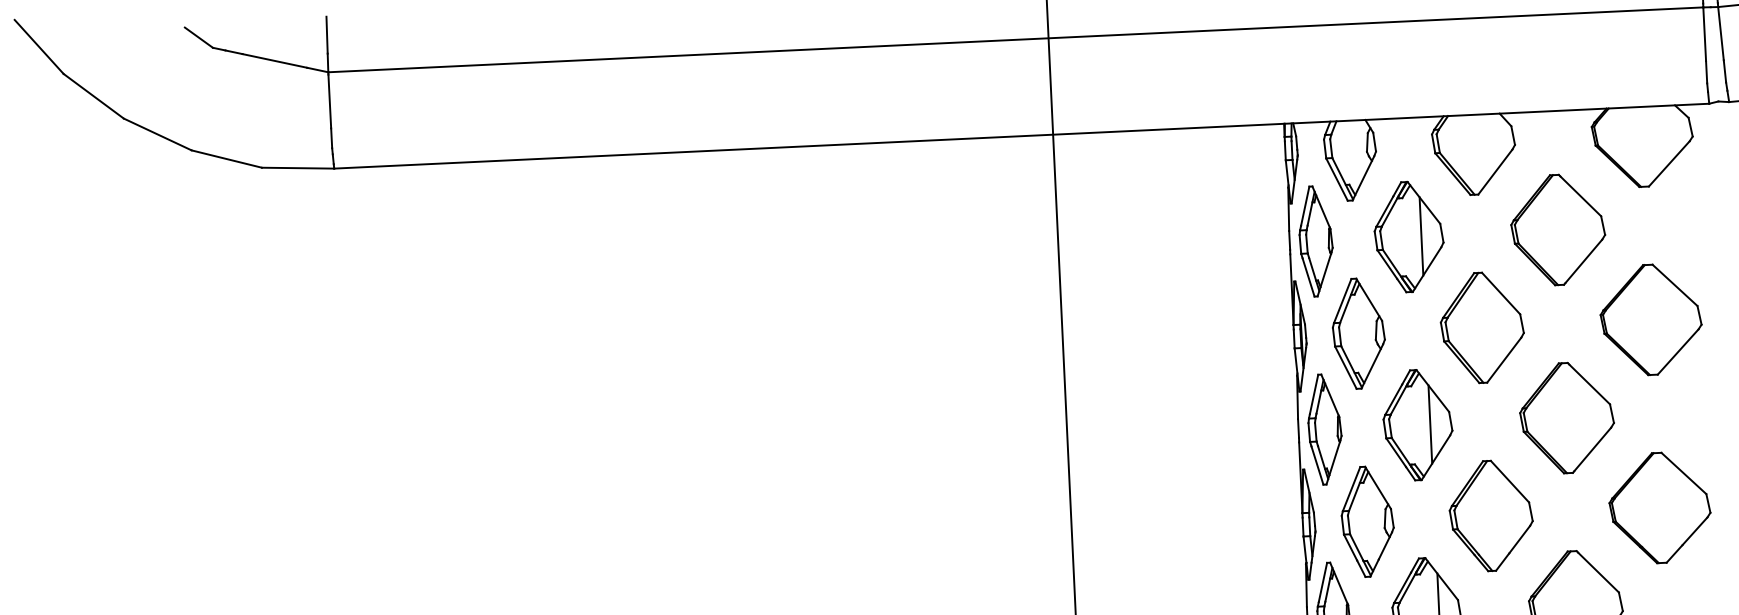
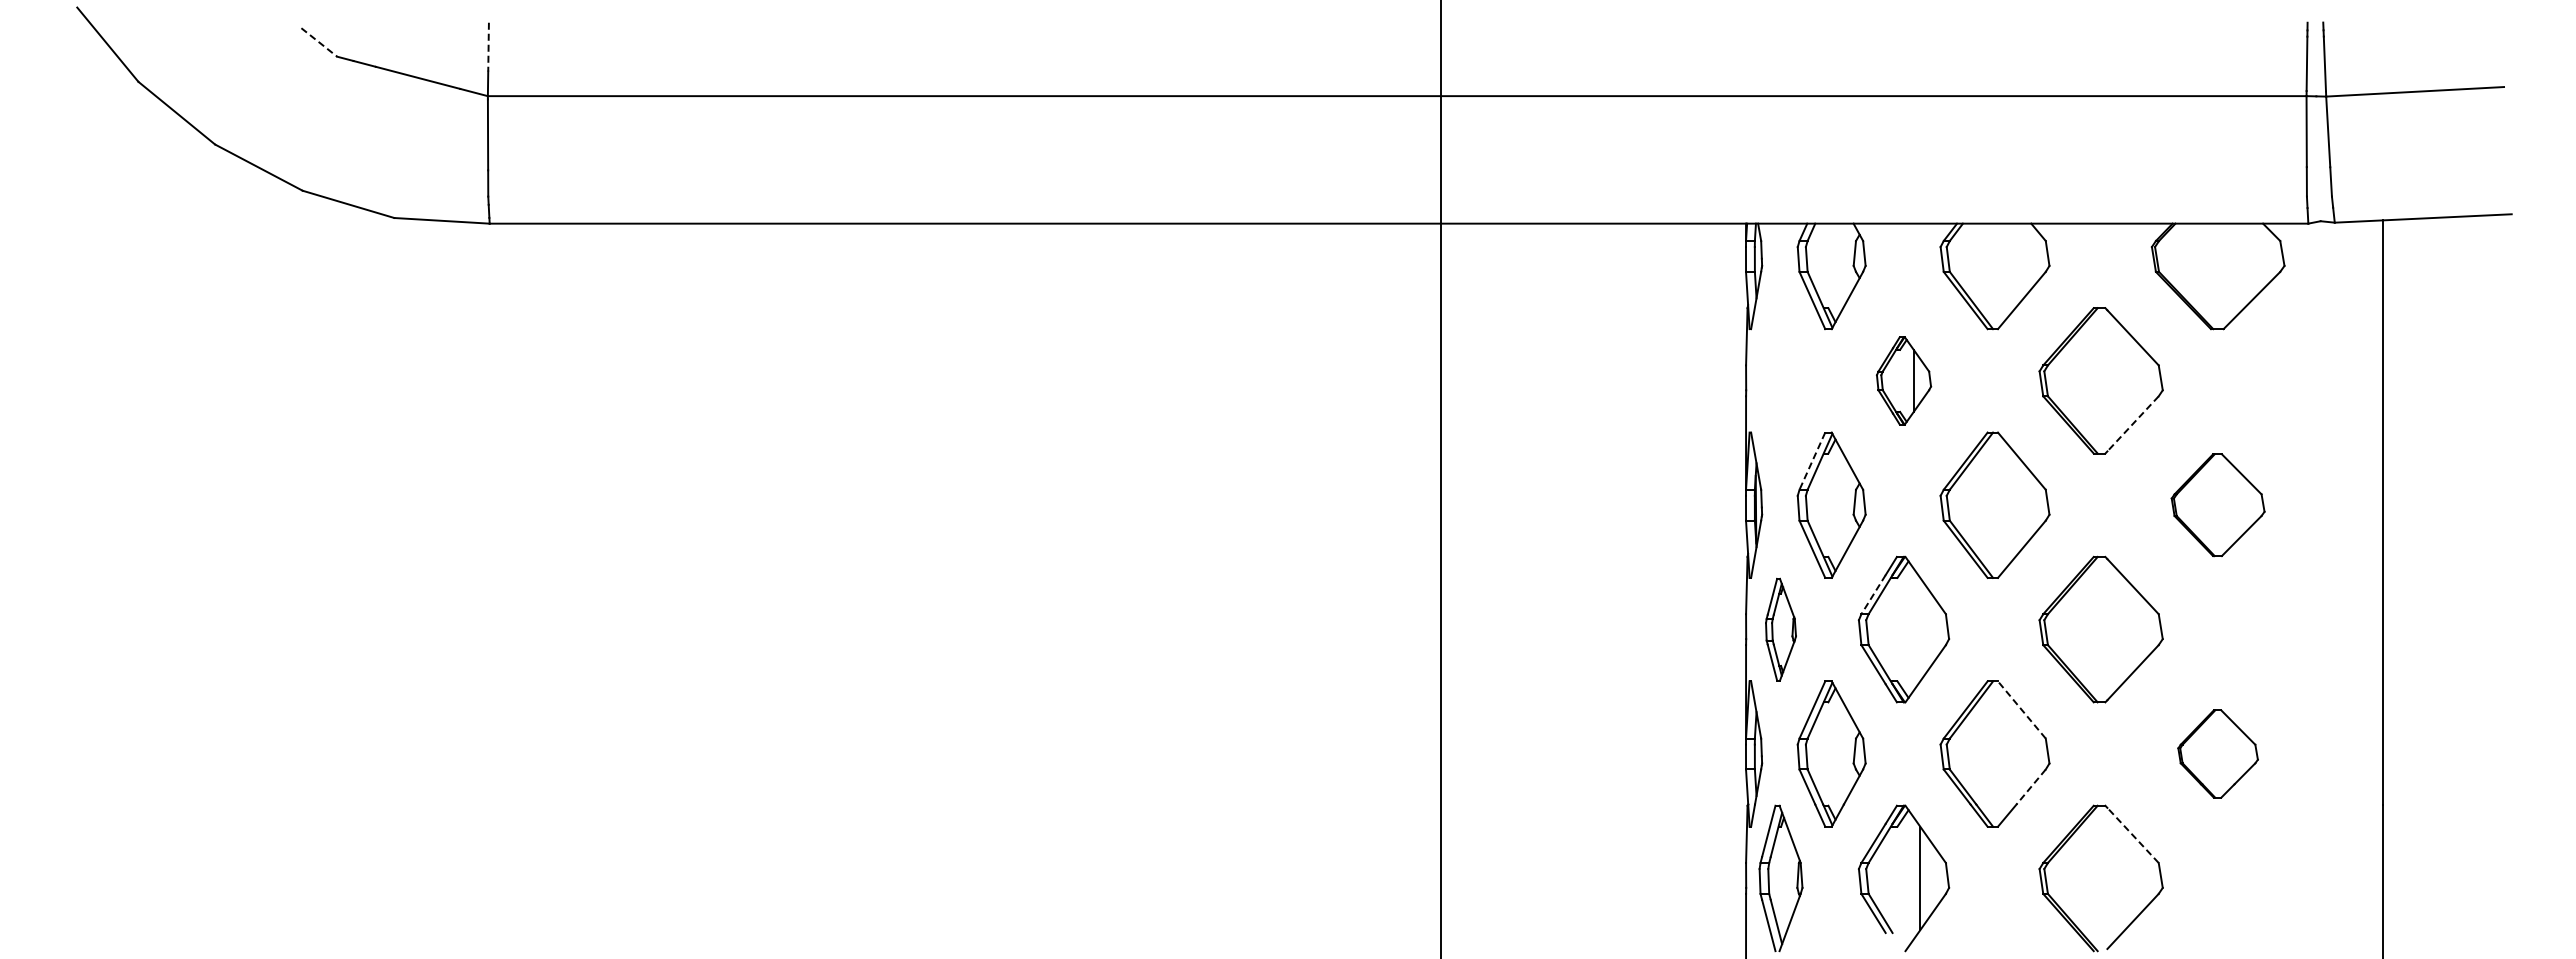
line: (327, 35) -> (488, 47), solid -> dashed
line: (199, 37) -> (319, 42), solid -> dashed
part: (1408, 236) -> (1903, 380), size x0.6
part: (1315, 241) -> (1780, 380), removed
line: (1584, 261) -> (2133, 423), solid -> dashed
line: (1342, 301) -> (1812, 461), solid -> dashed
part: (1650, 319) -> (2217, 504), size x0.7
line: (1393, 400) -> (1873, 595), solid -> dashed
line: (1430, 424) -> (1920, 629), removed
part: (1324, 429) -> (1780, 629), size x0.7
line: (1509, 481) -> (2021, 709), solid -> dashed
part: (1659, 507) -> (2217, 753), size x0.6
line: (1520, 539) -> (2031, 787), solid -> dashed
line: (1598, 572) -> (2133, 835), solid -> dashed

